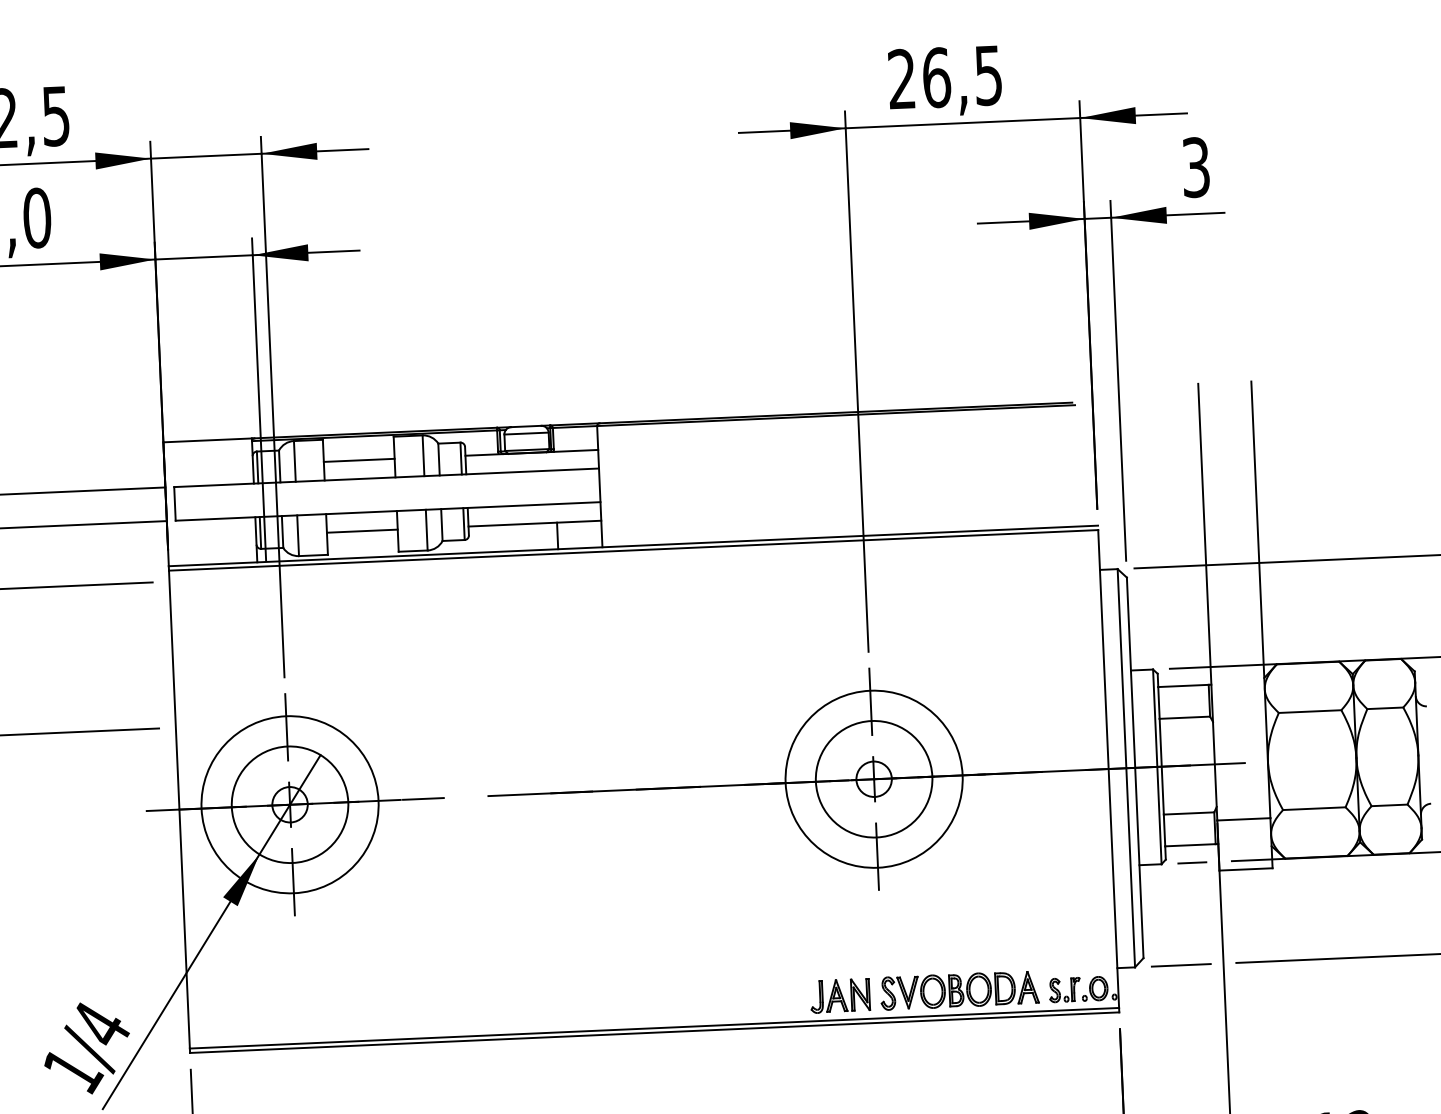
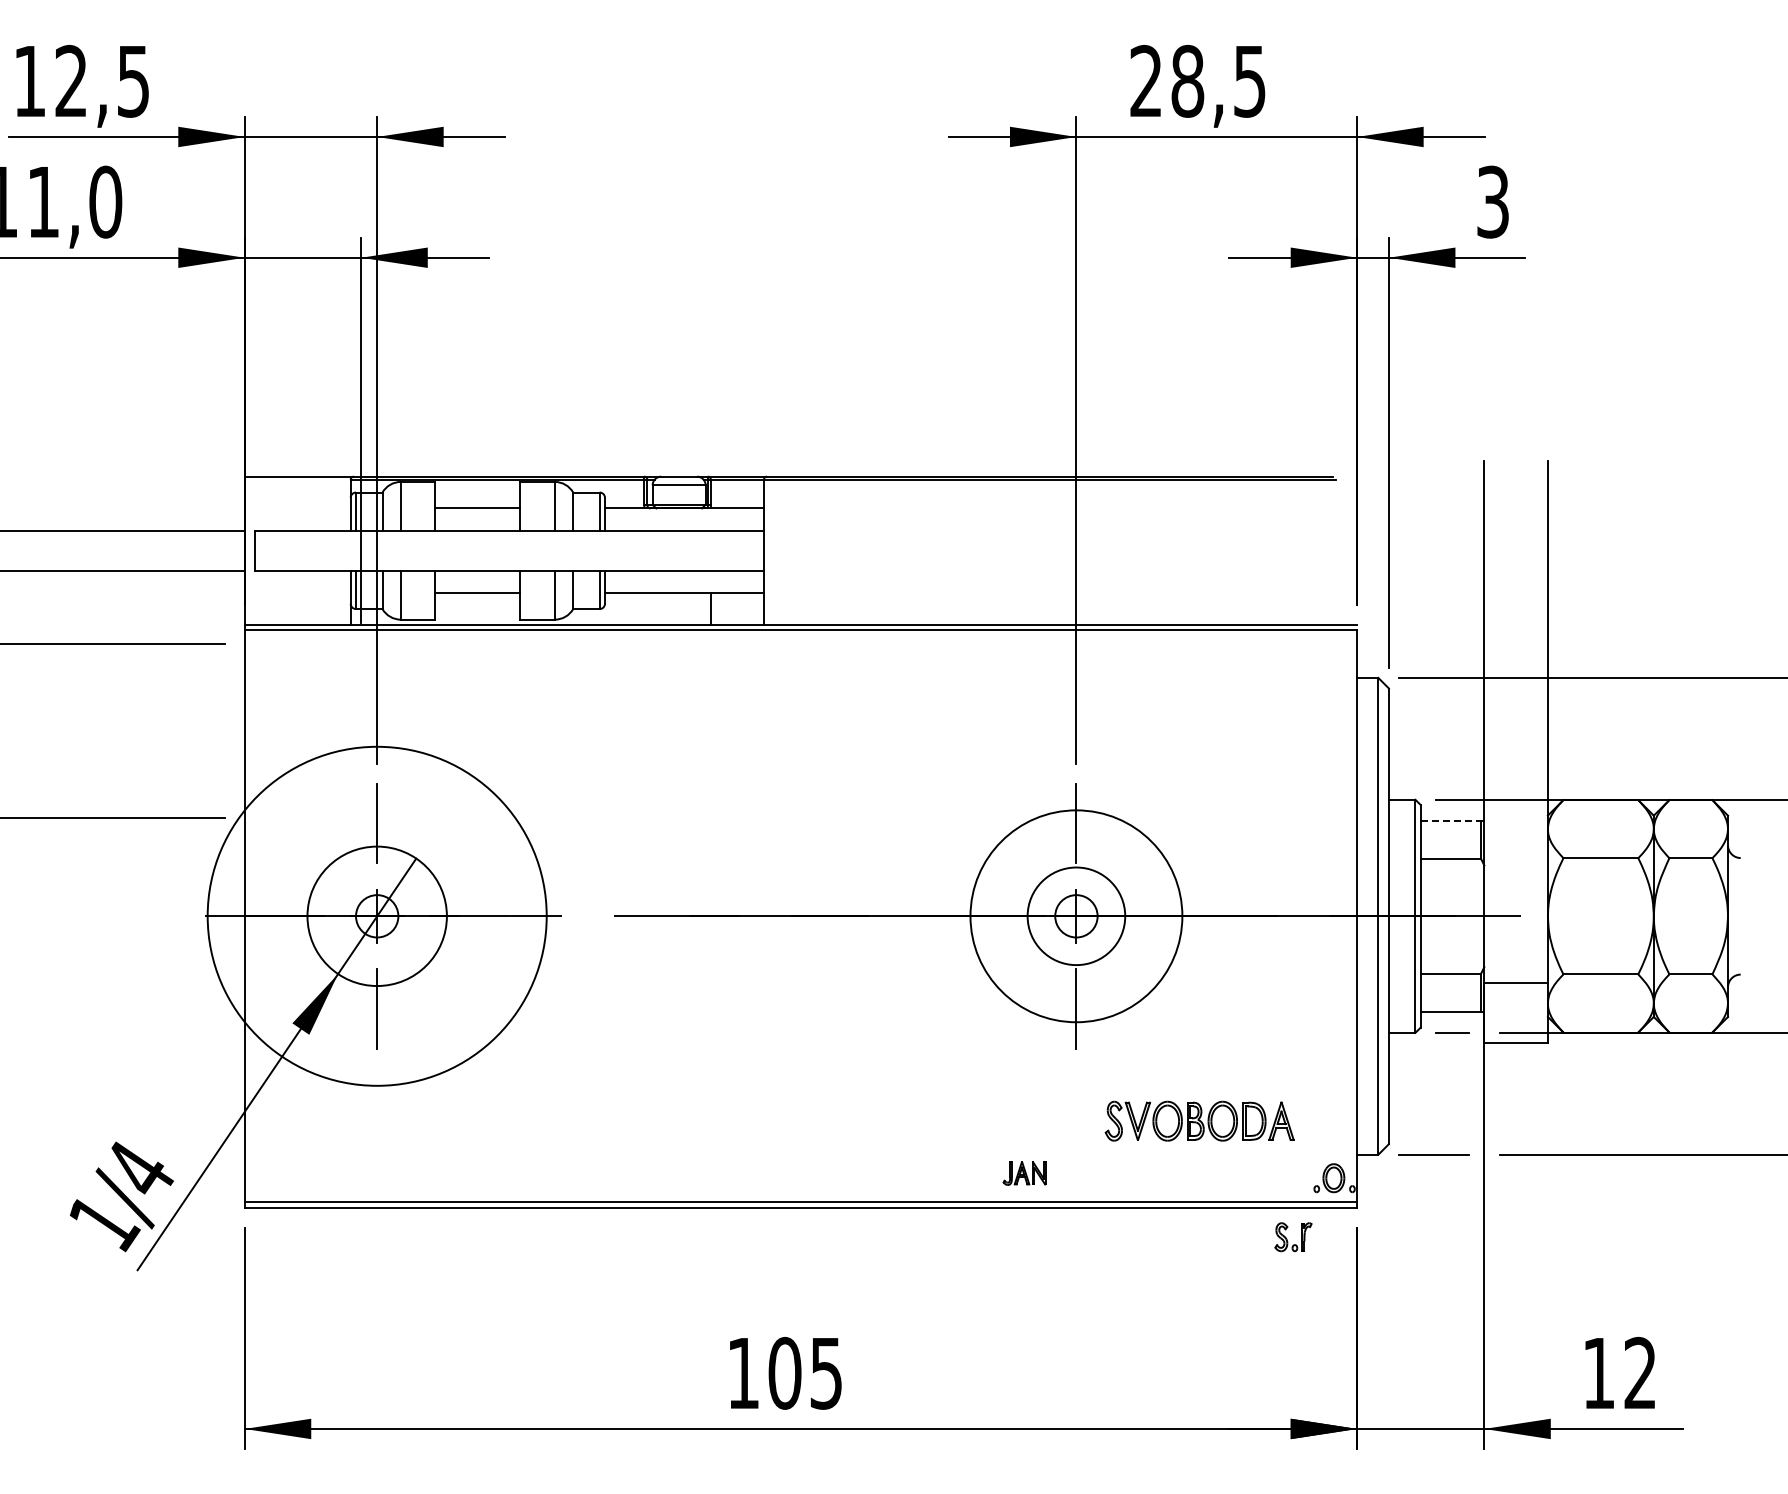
text: (936, 77) -> (1187, 80), 26,5 -> 28,5
line: (1183, 685) -> (1451, 820), solid -> dashed
circle: (874, 779) -> (1076, 916), size x0.7
circle: (290, 804) -> (377, 916), size x1.6
part: (959, 989) -> (1199, 1120), moved
part: (1060, 992) -> (1287, 1239), moved
part: (840, 995) -> (1024, 1173), size x0.6

